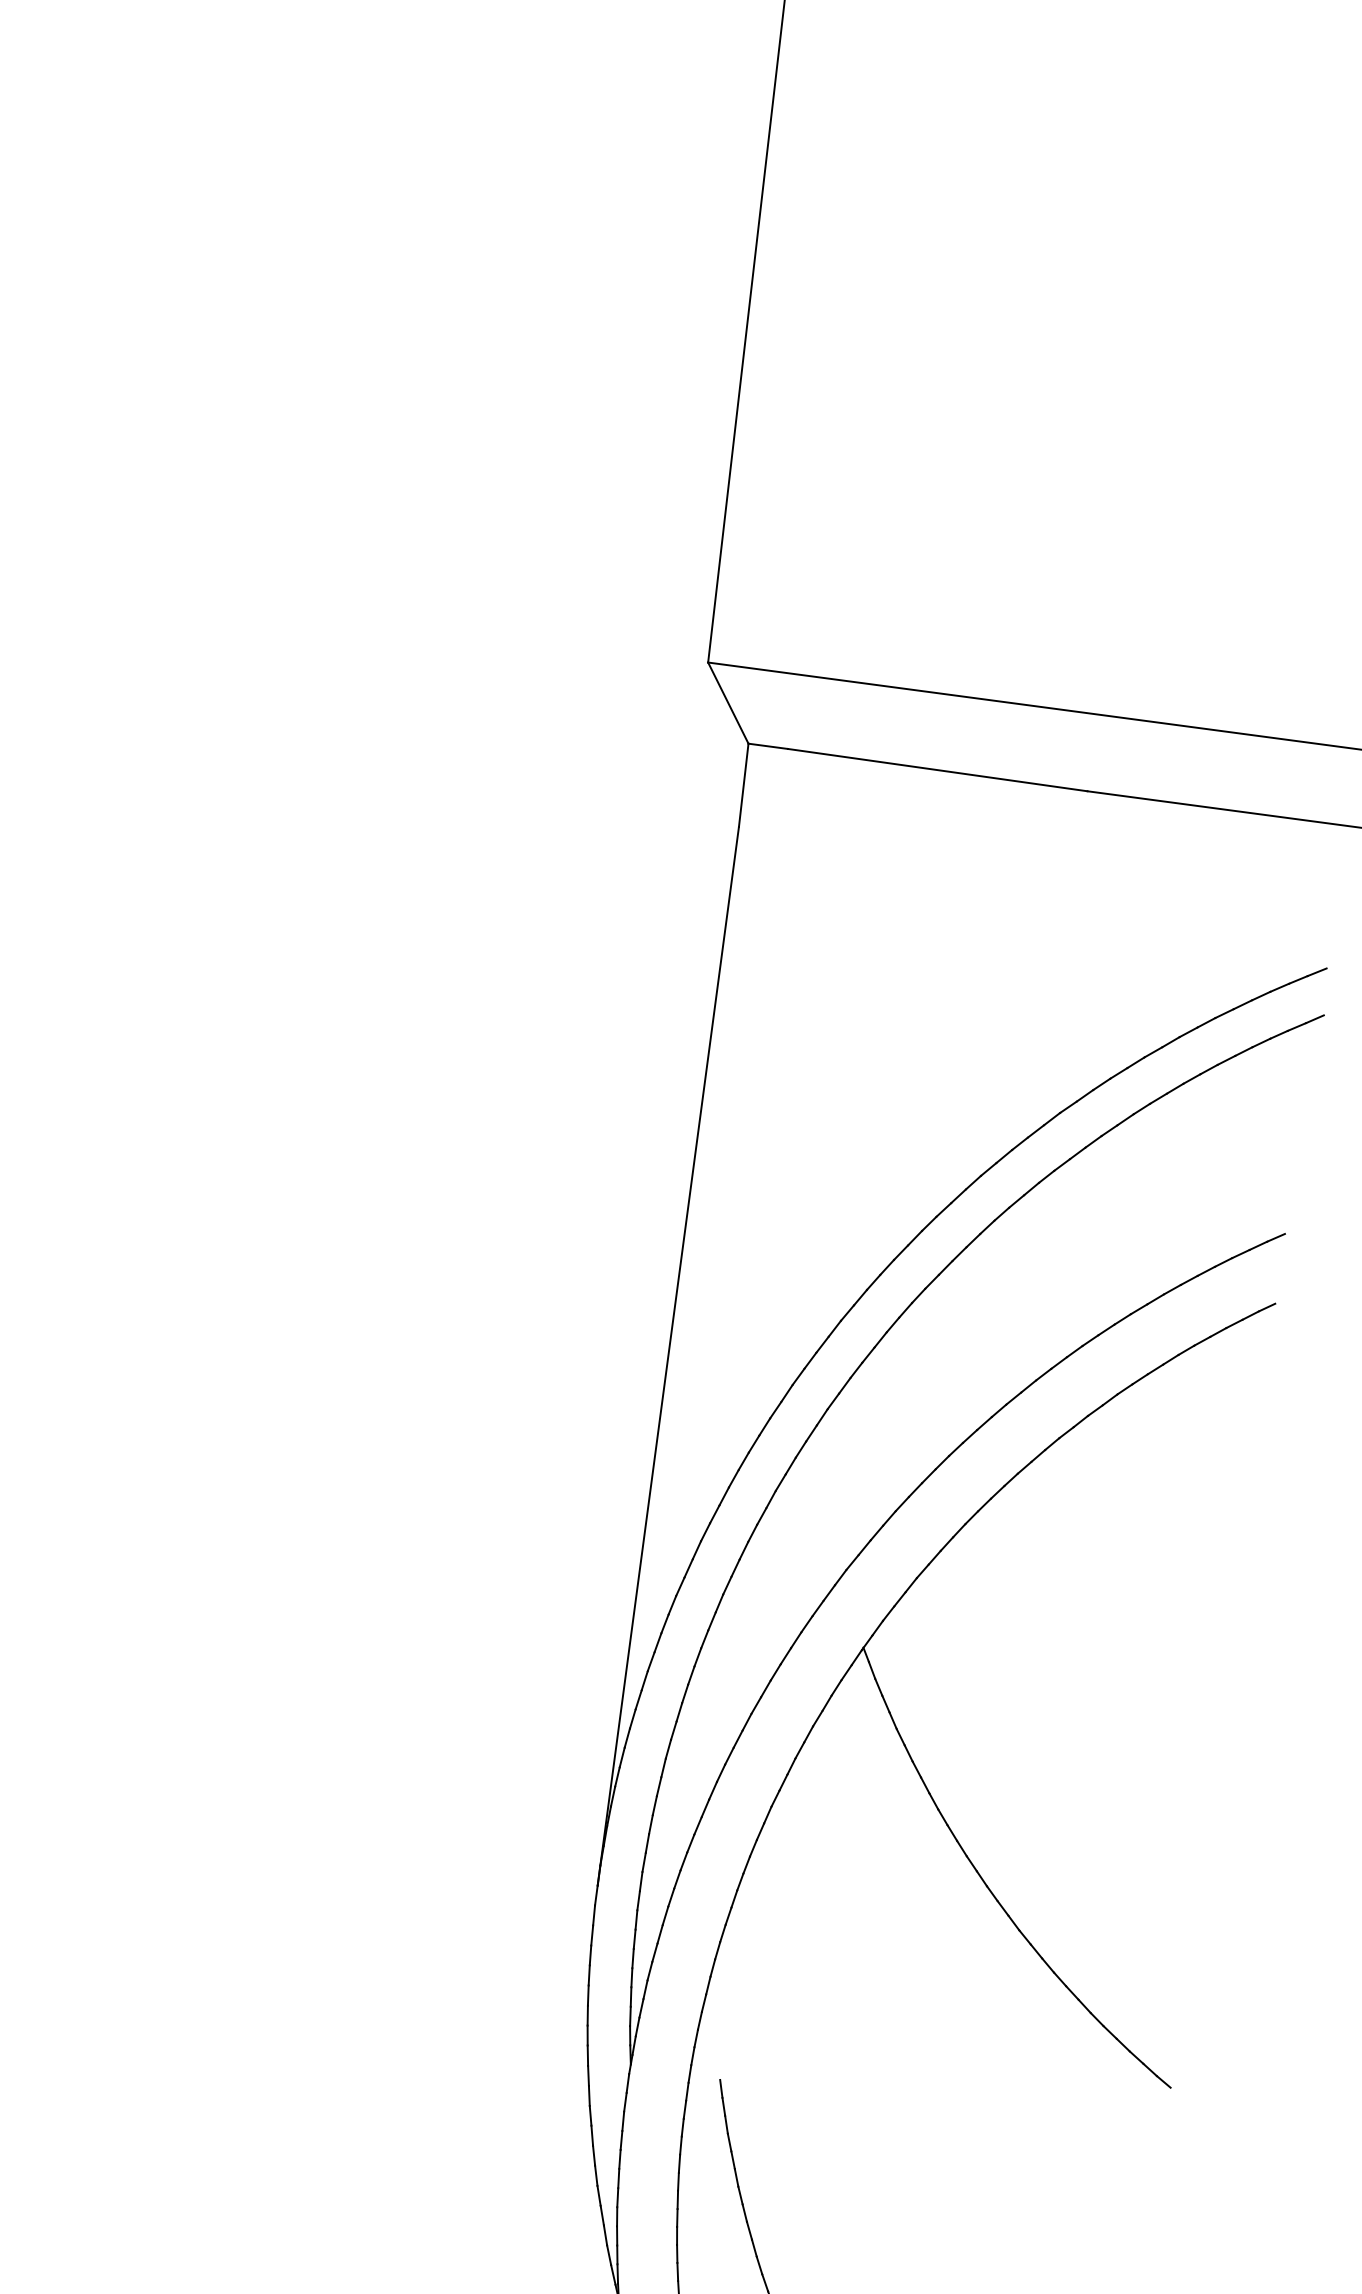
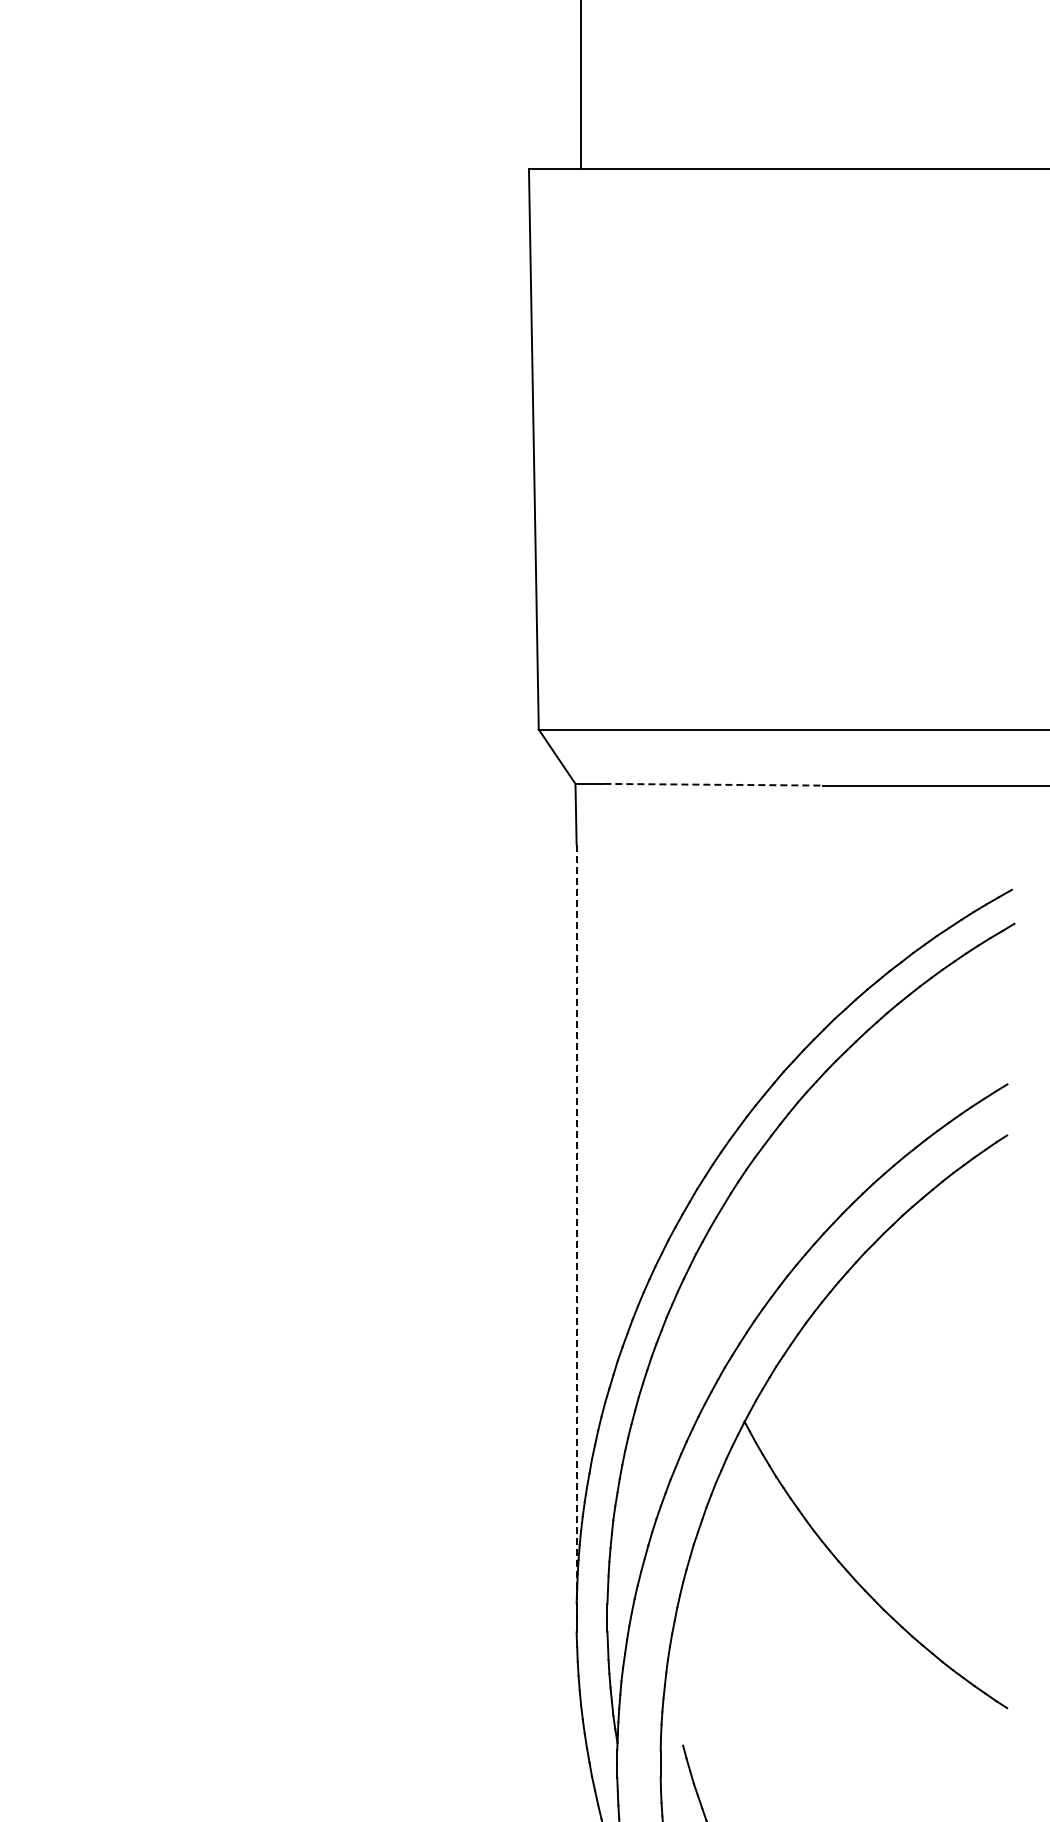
line: (938, 769) -> (714, 784), solid -> dashed
line: (668, 1356) -> (576, 1231), solid -> dashed

